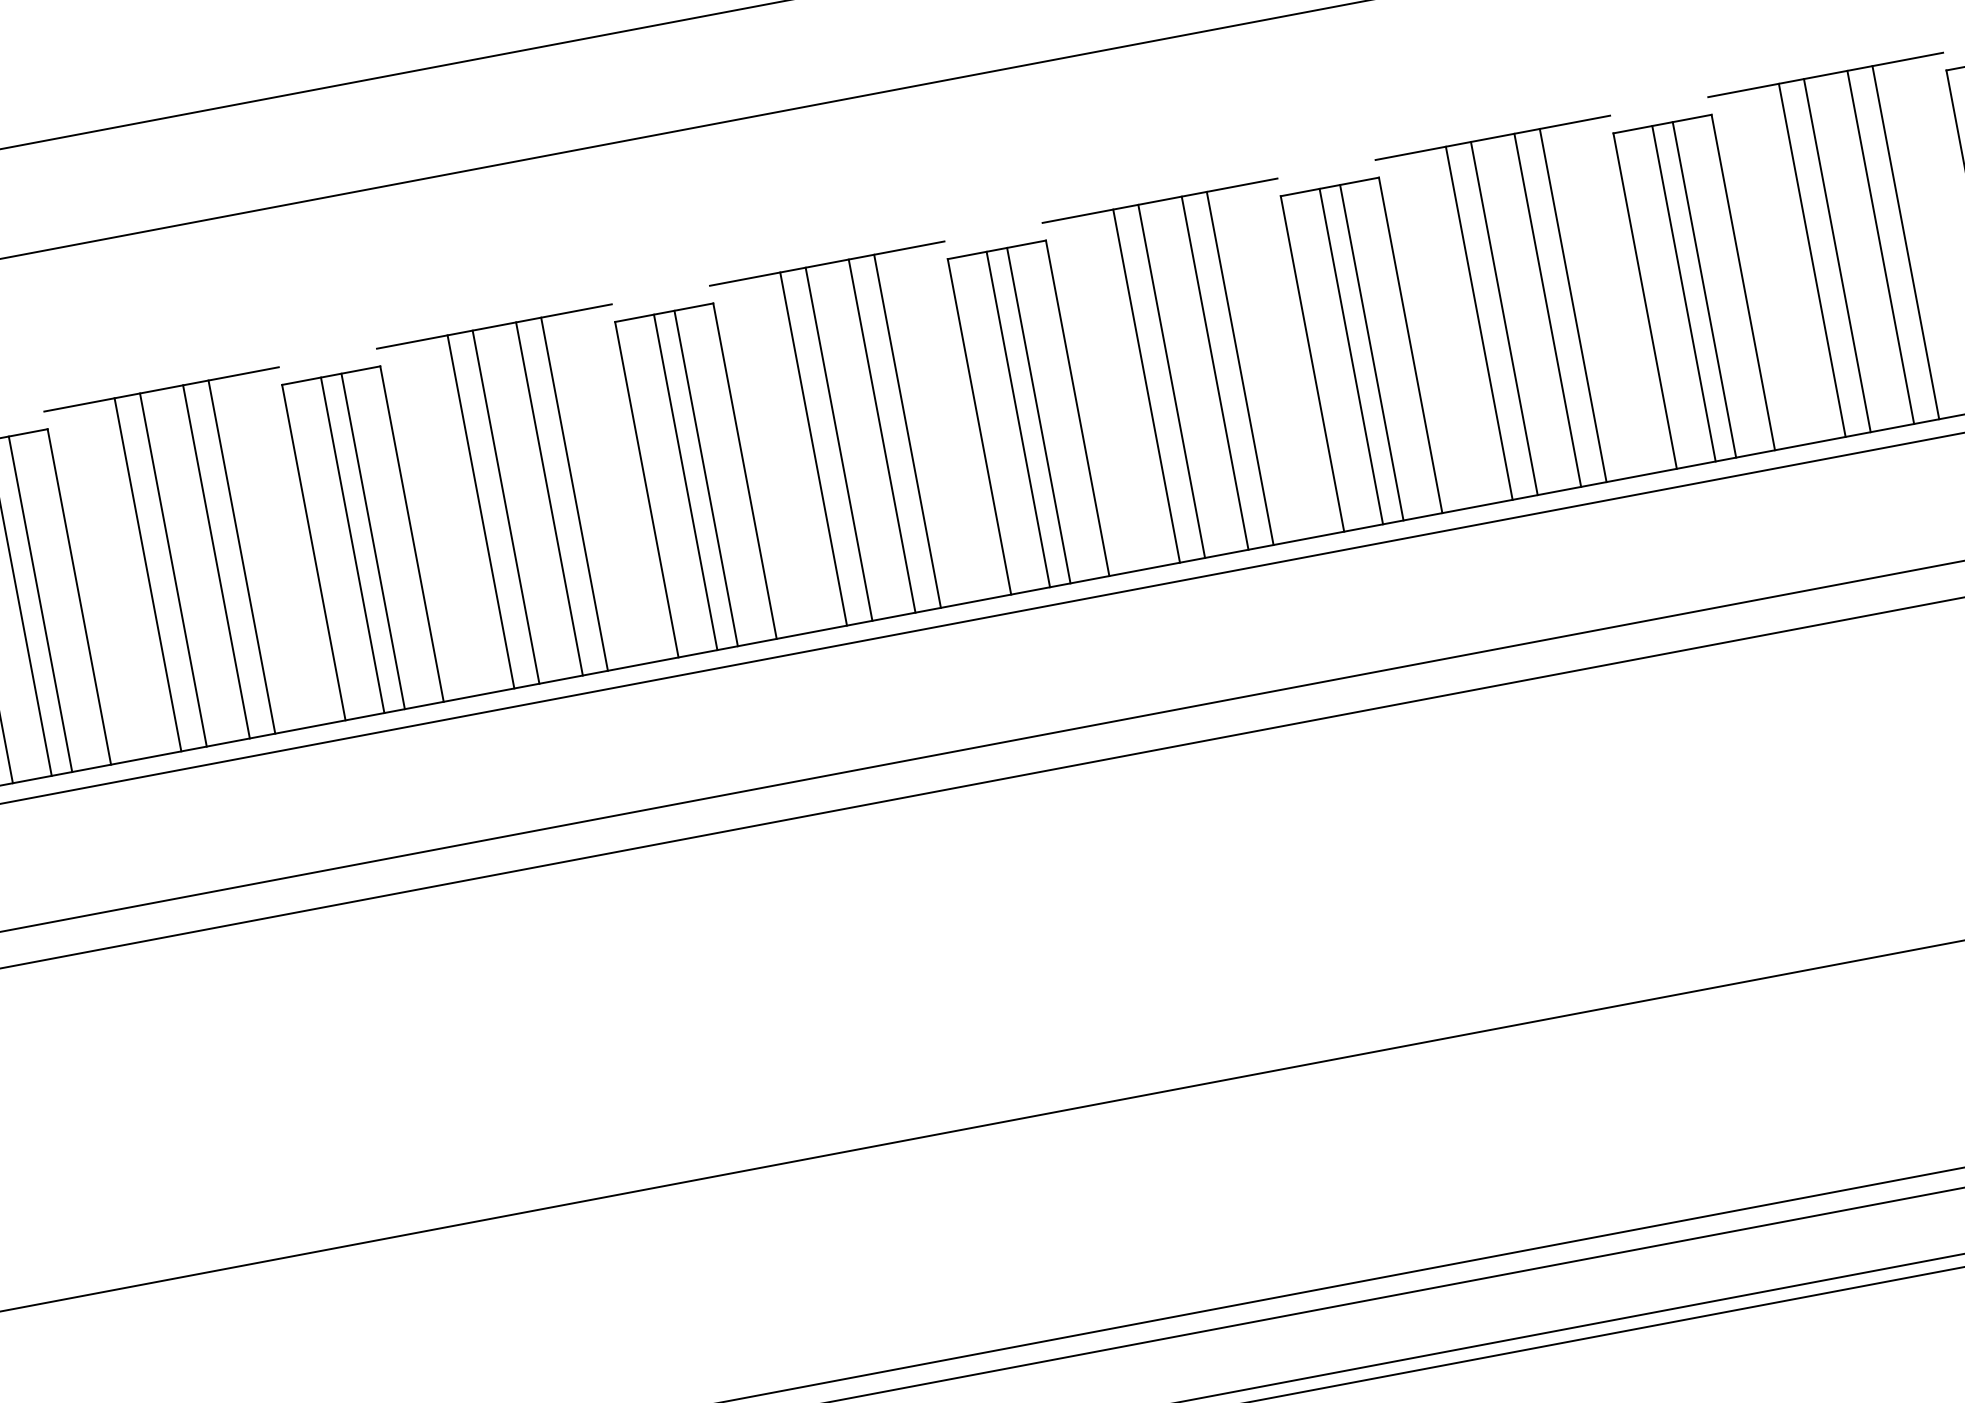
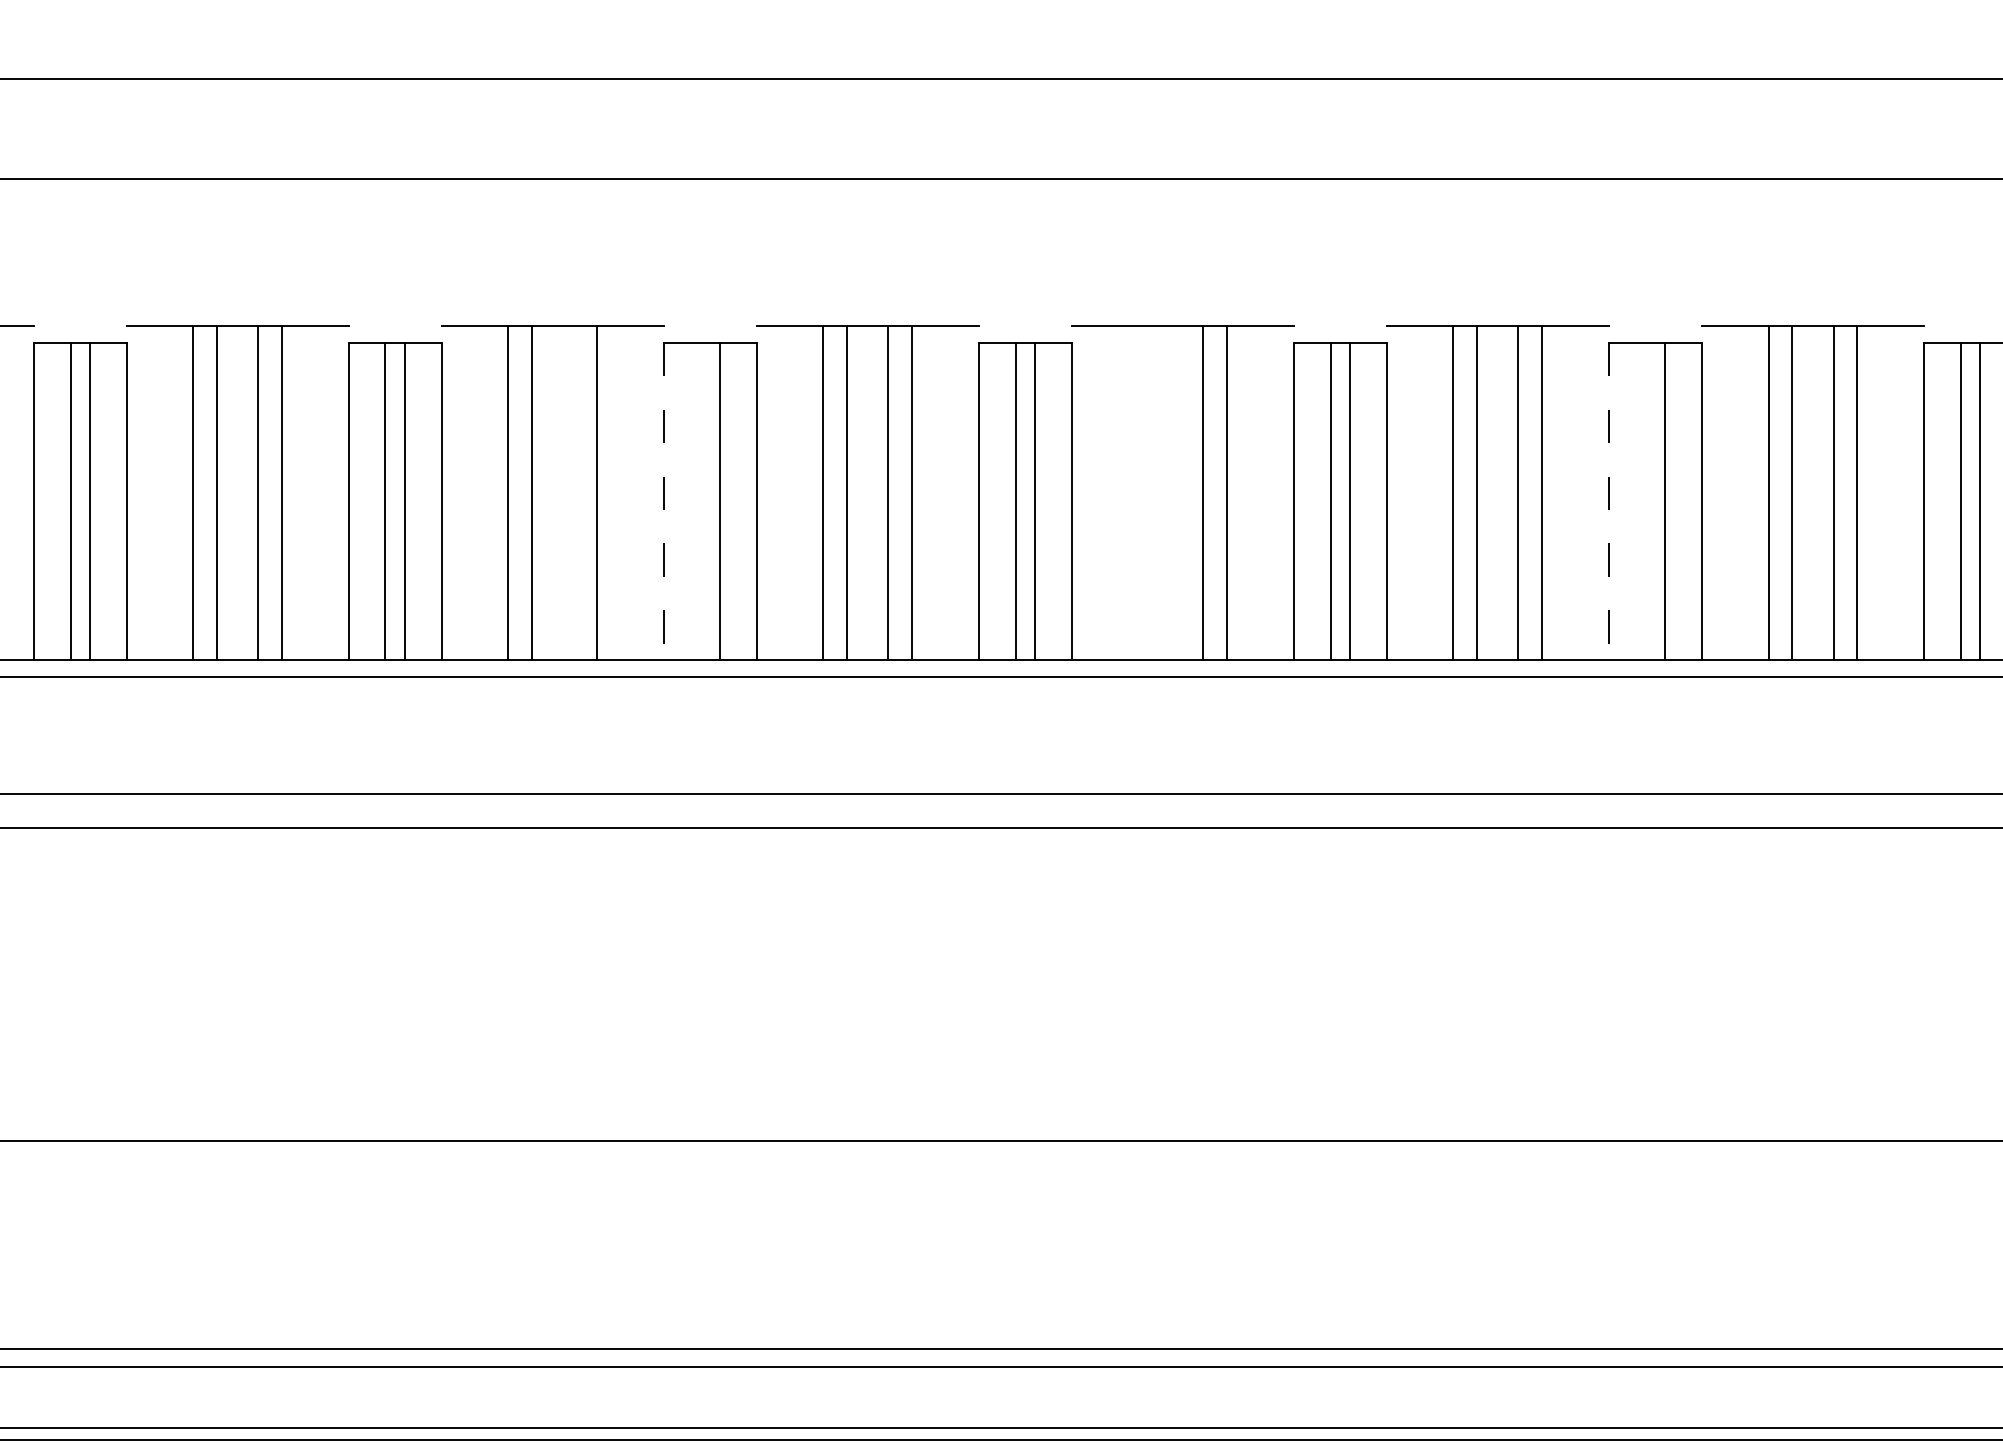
line: (1683, 293) -> (1645, 501), removed
line: (1644, 301) -> (1608, 501), solid -> dashed
line: (1171, 381) -> (1162, 493), removed
line: (1146, 386) -> (1138, 493), removed
line: (685, 482) -> (700, 501), removed
line: (646, 489) -> (663, 501), solid -> dashed
line: (549, 499) -> (573, 493), removed

